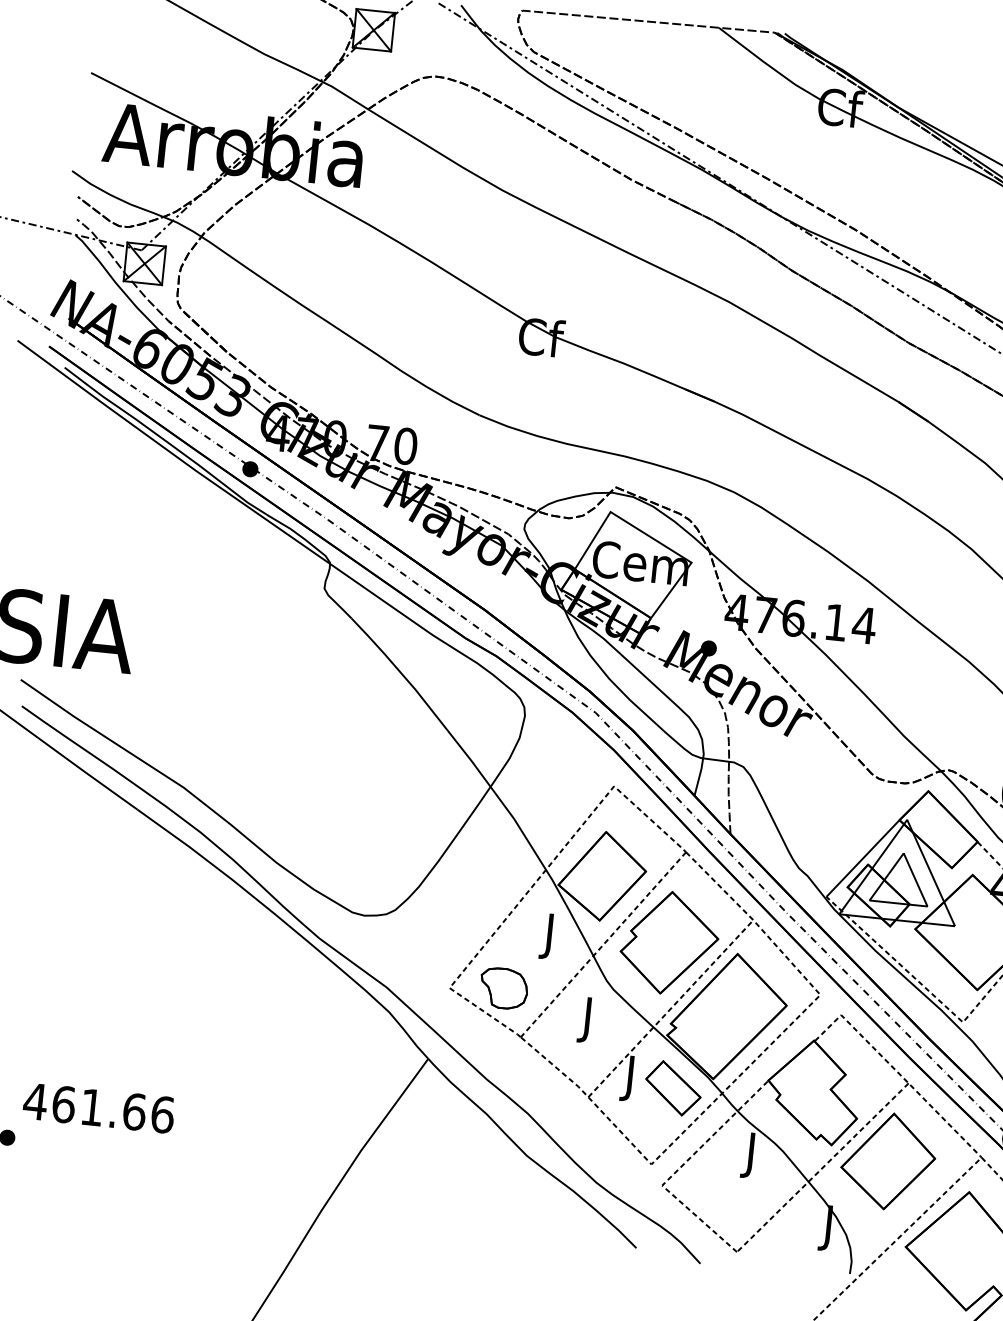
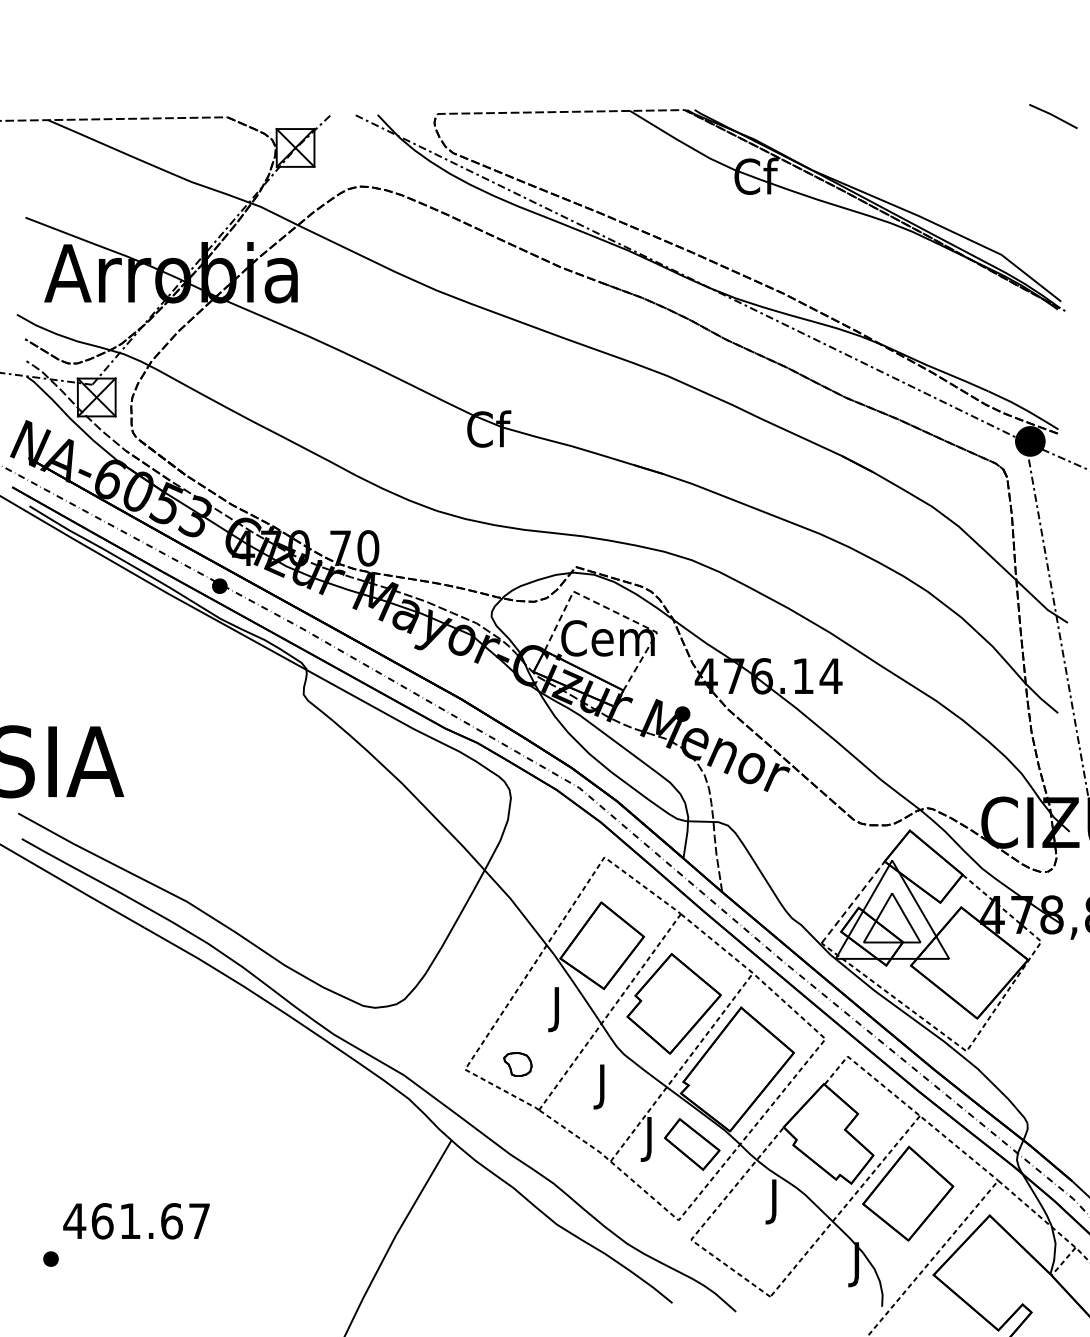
line: (651, 537) -> (615, 612), solid -> dashed
line: (863, 858) -> (853, 902), solid -> dashed
part: (503, 988) -> (517, 1064), size x0.6
text: (162, 1115) -> (199, 1221), 461.66 -> 461.67

